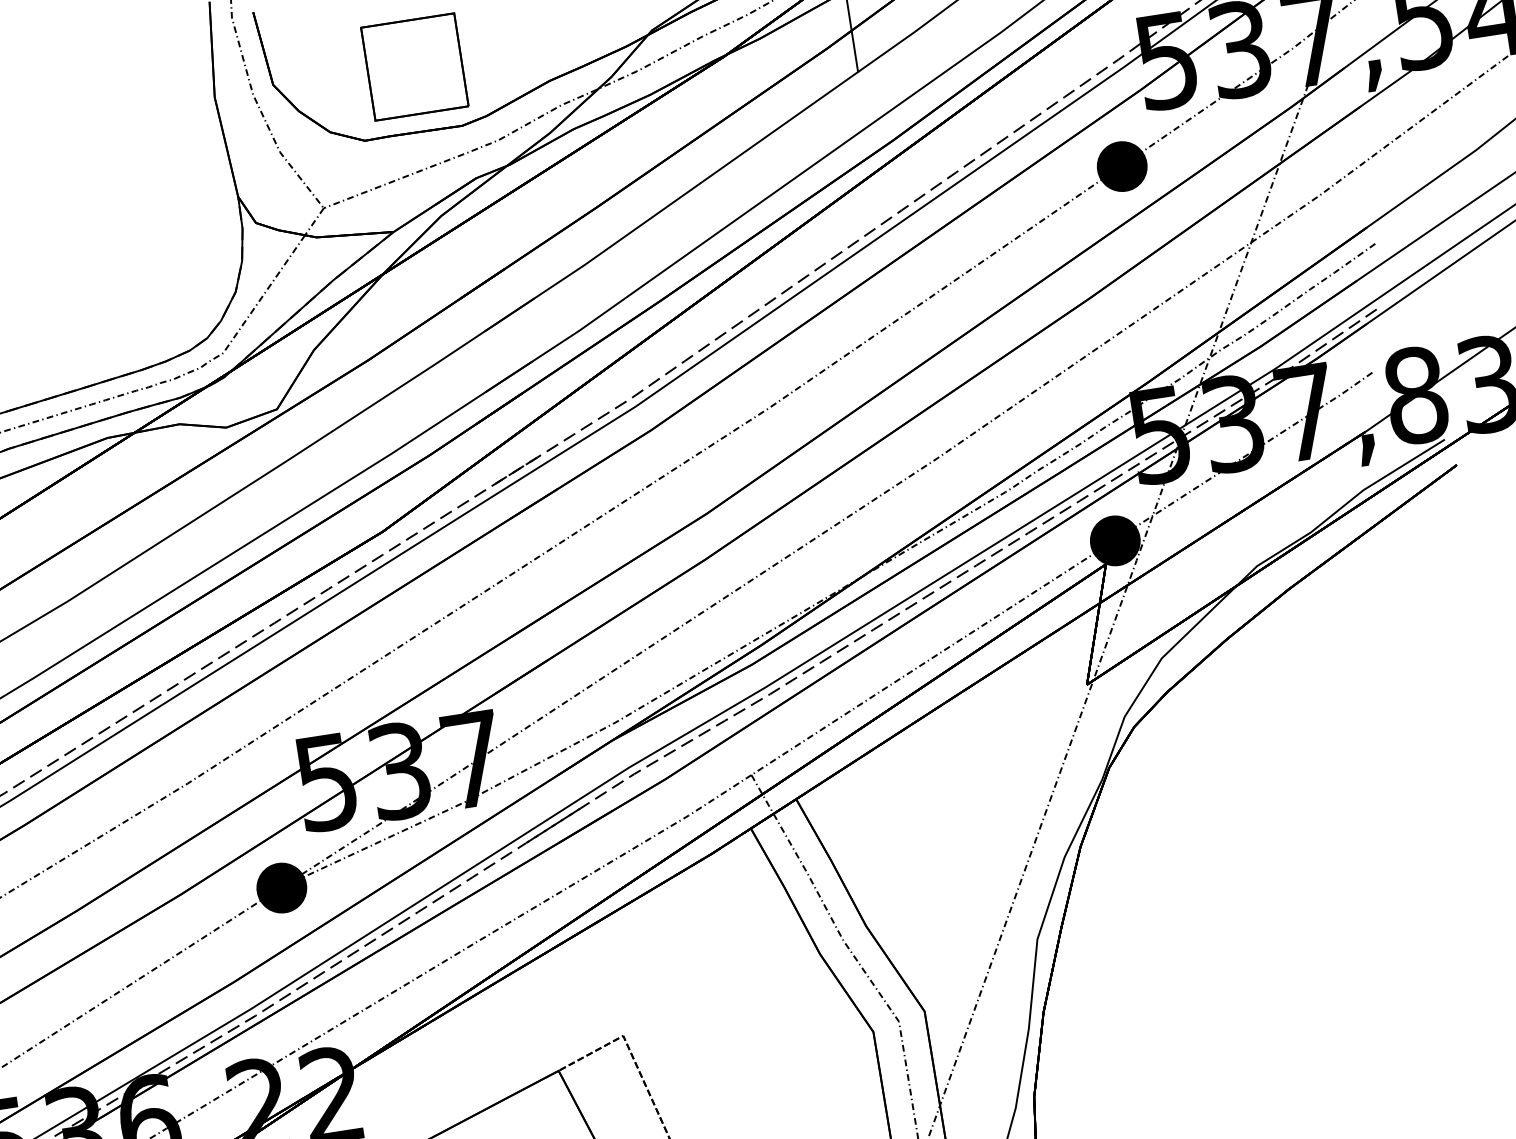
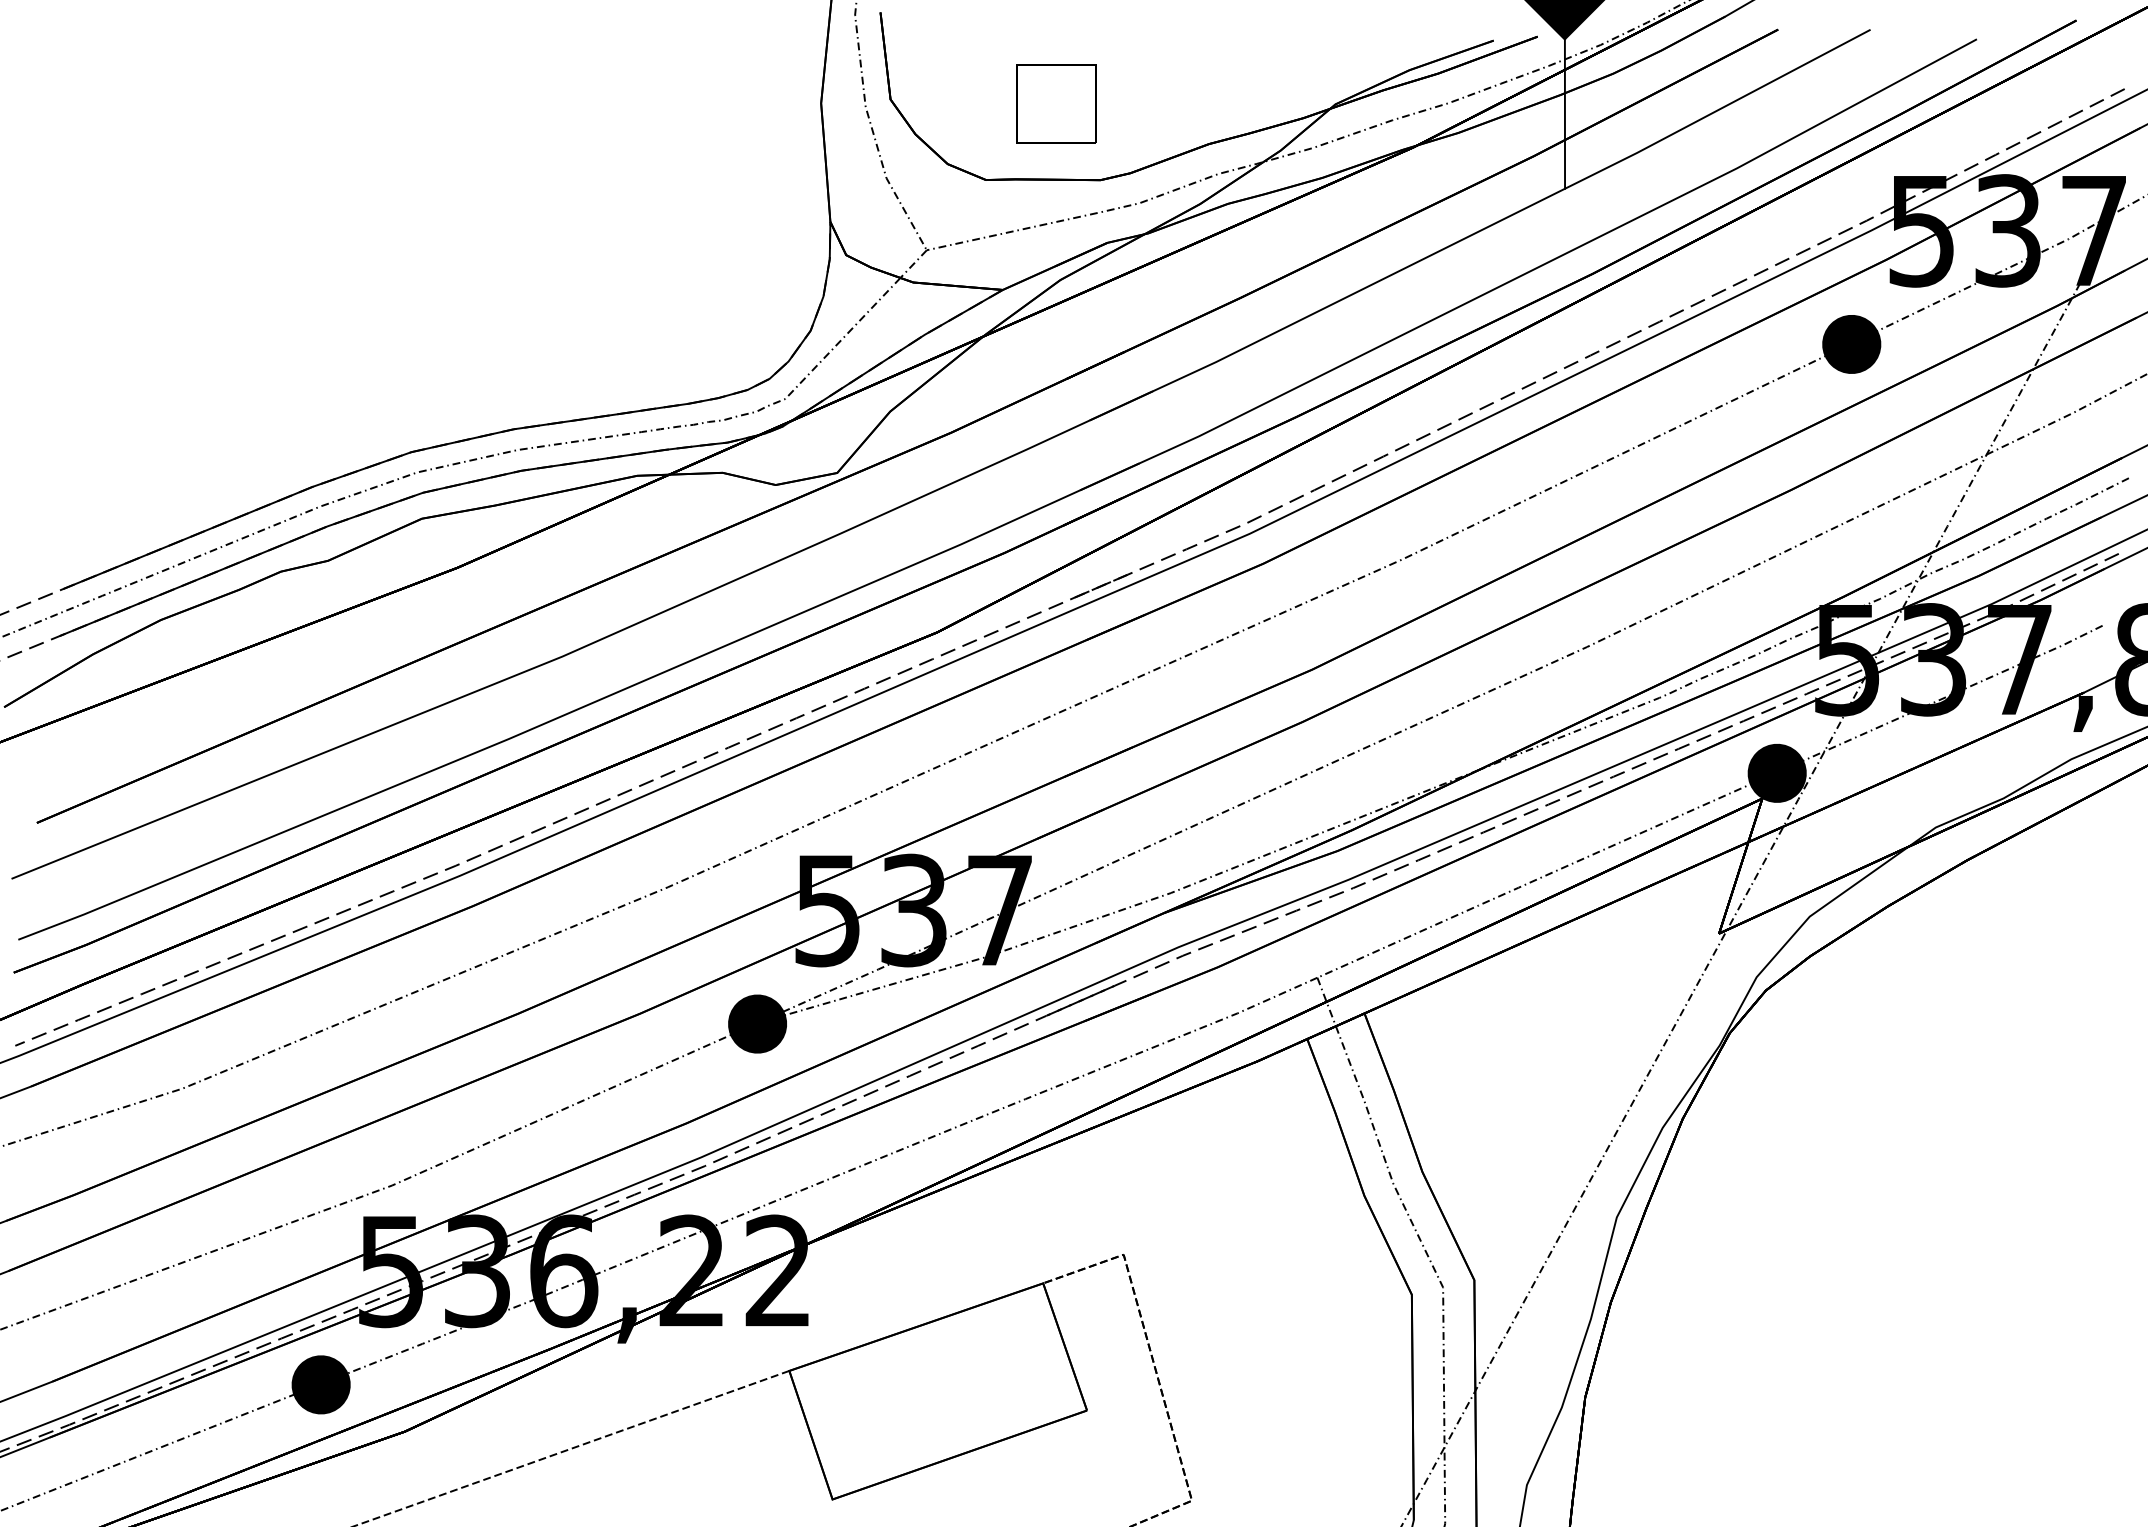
part: (414, 66) -> (1056, 103), size x0.71

